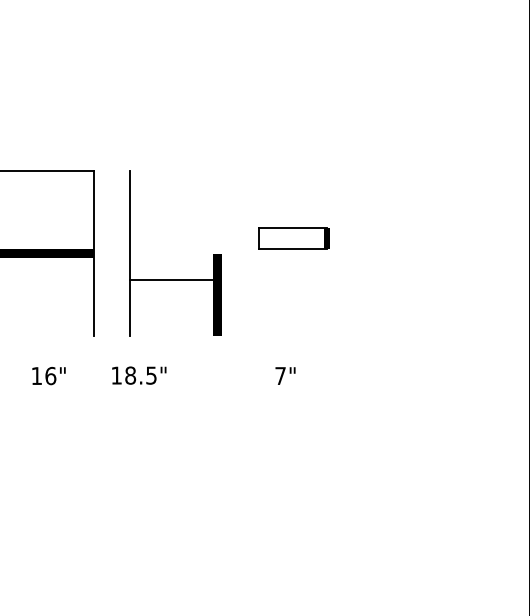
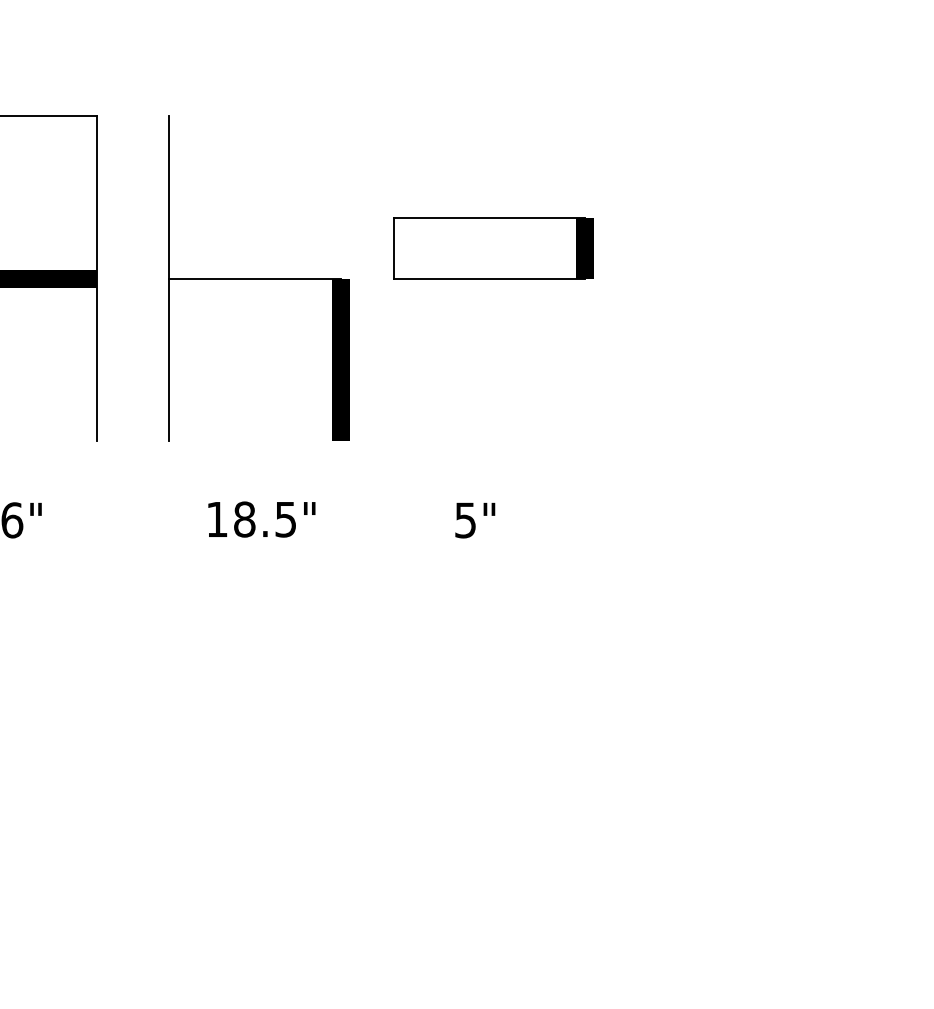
part: (293, 238) -> (491, 248), size x1.43
line: (173, 279) -> (254, 278), moved
text: (139, 375) -> (262, 519), moved
text: (280, 376) -> (465, 521), 7" -> 5"

